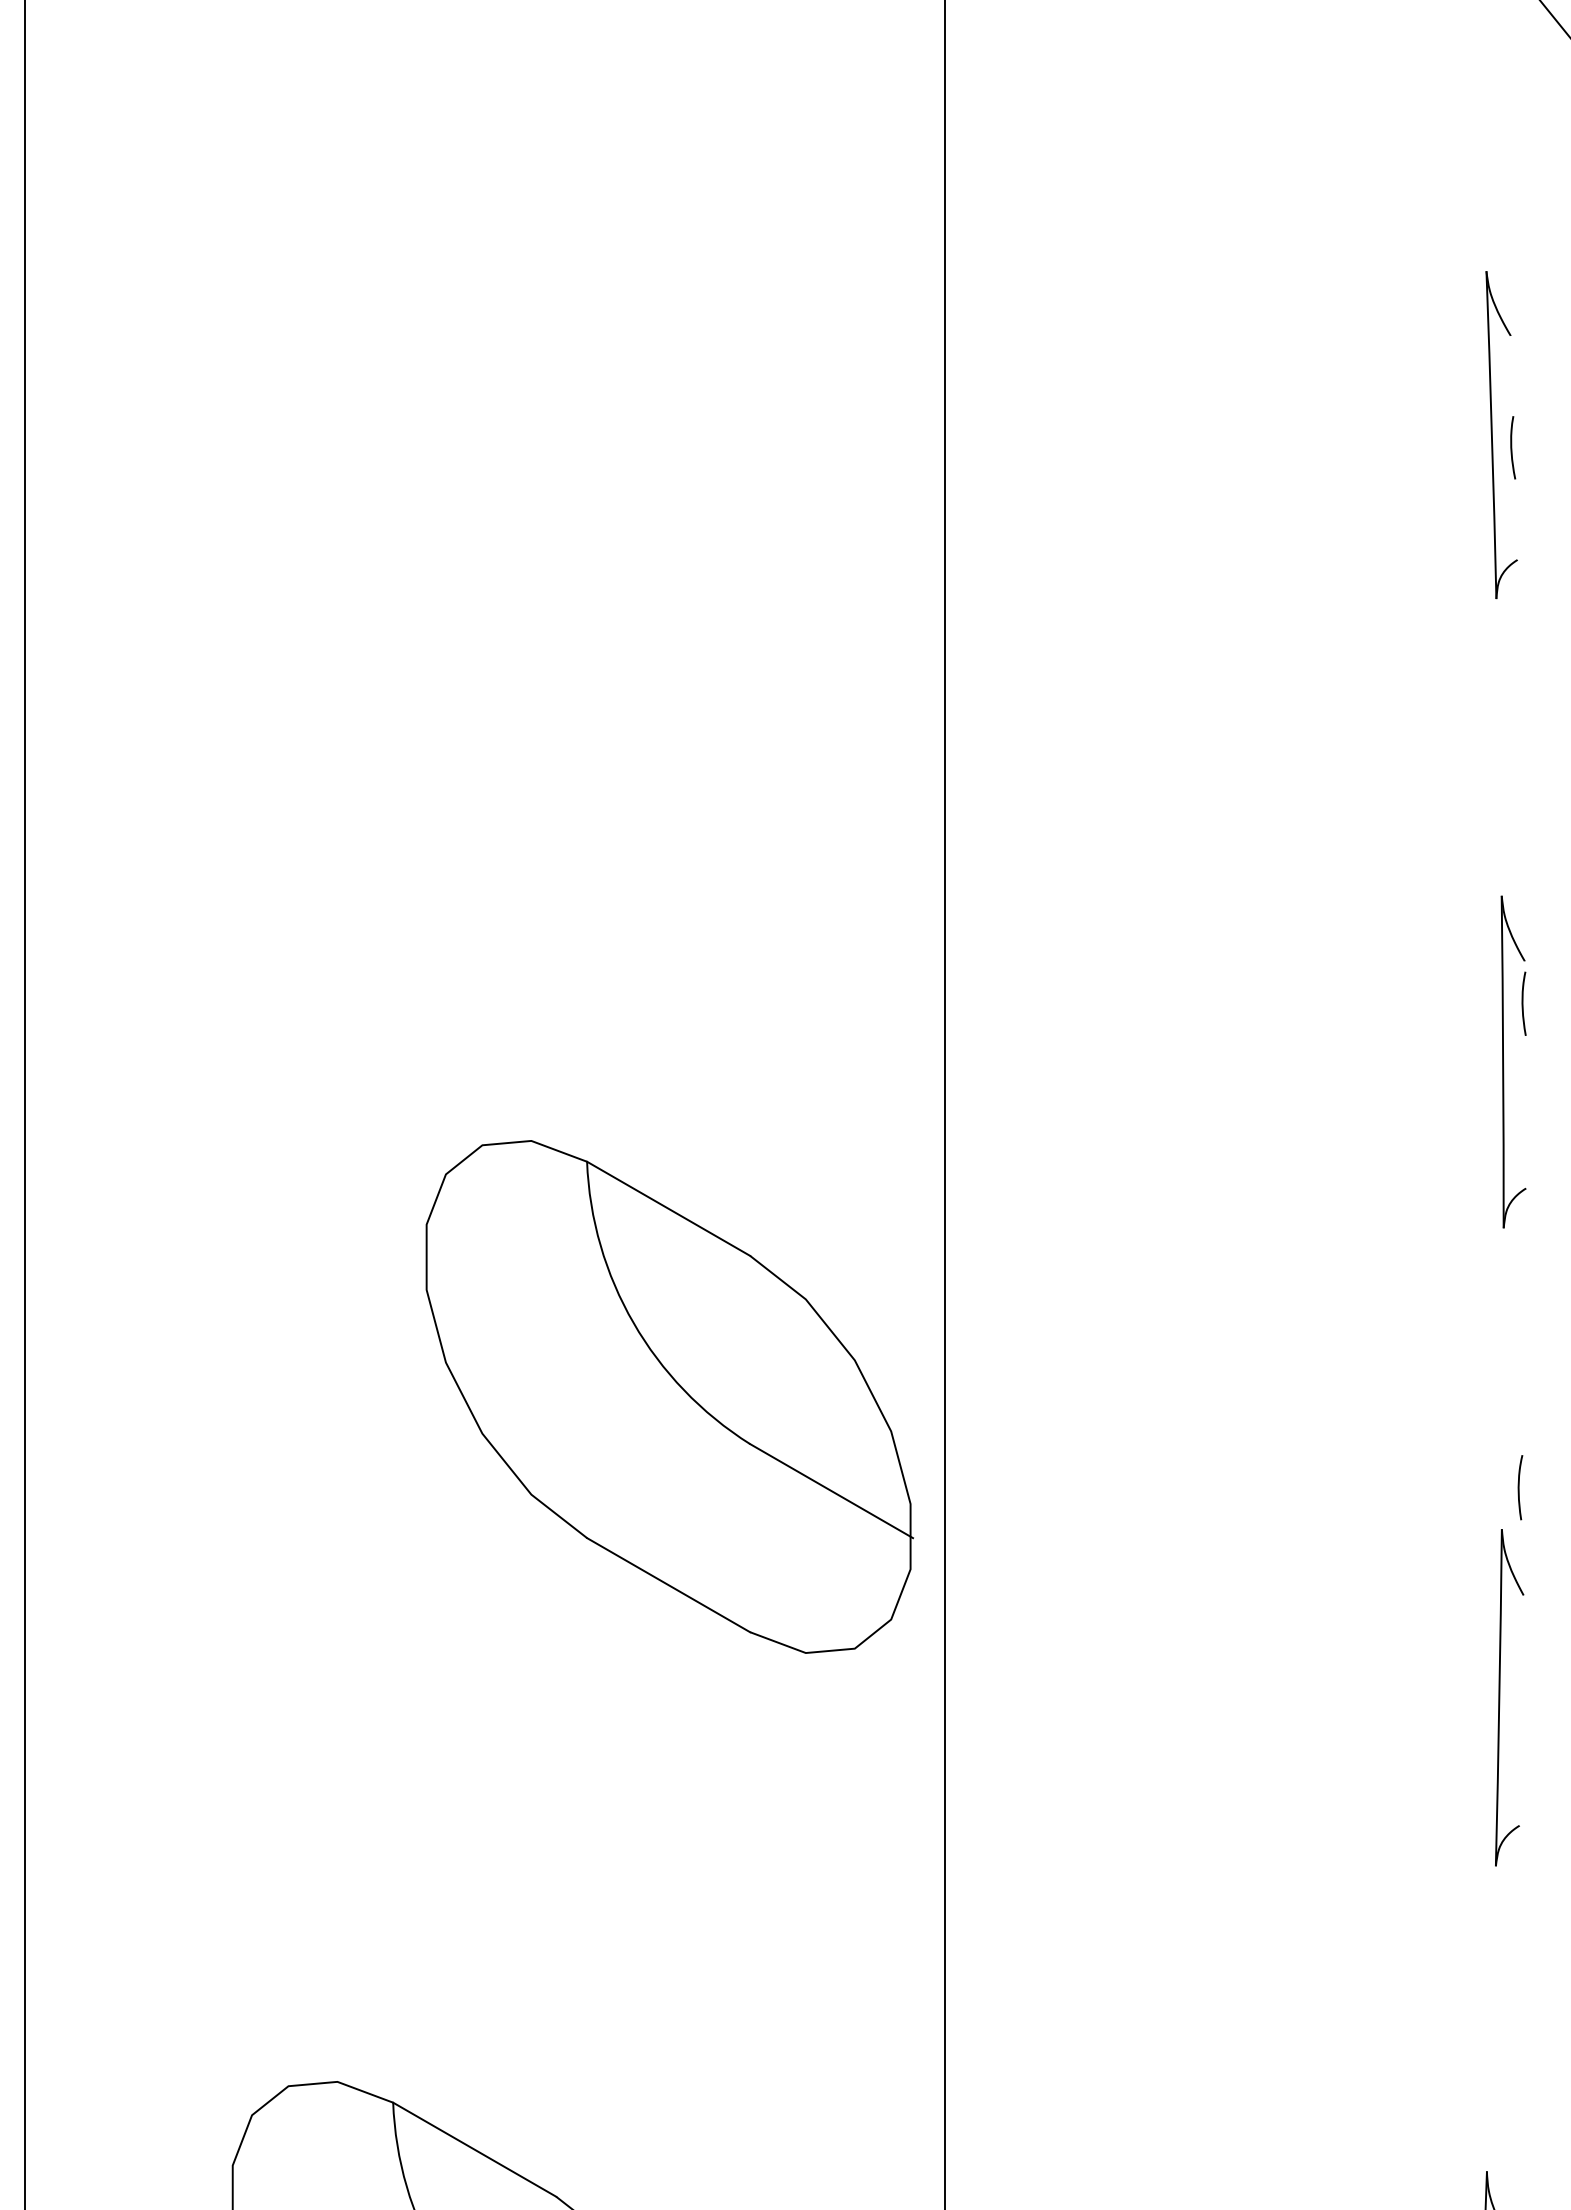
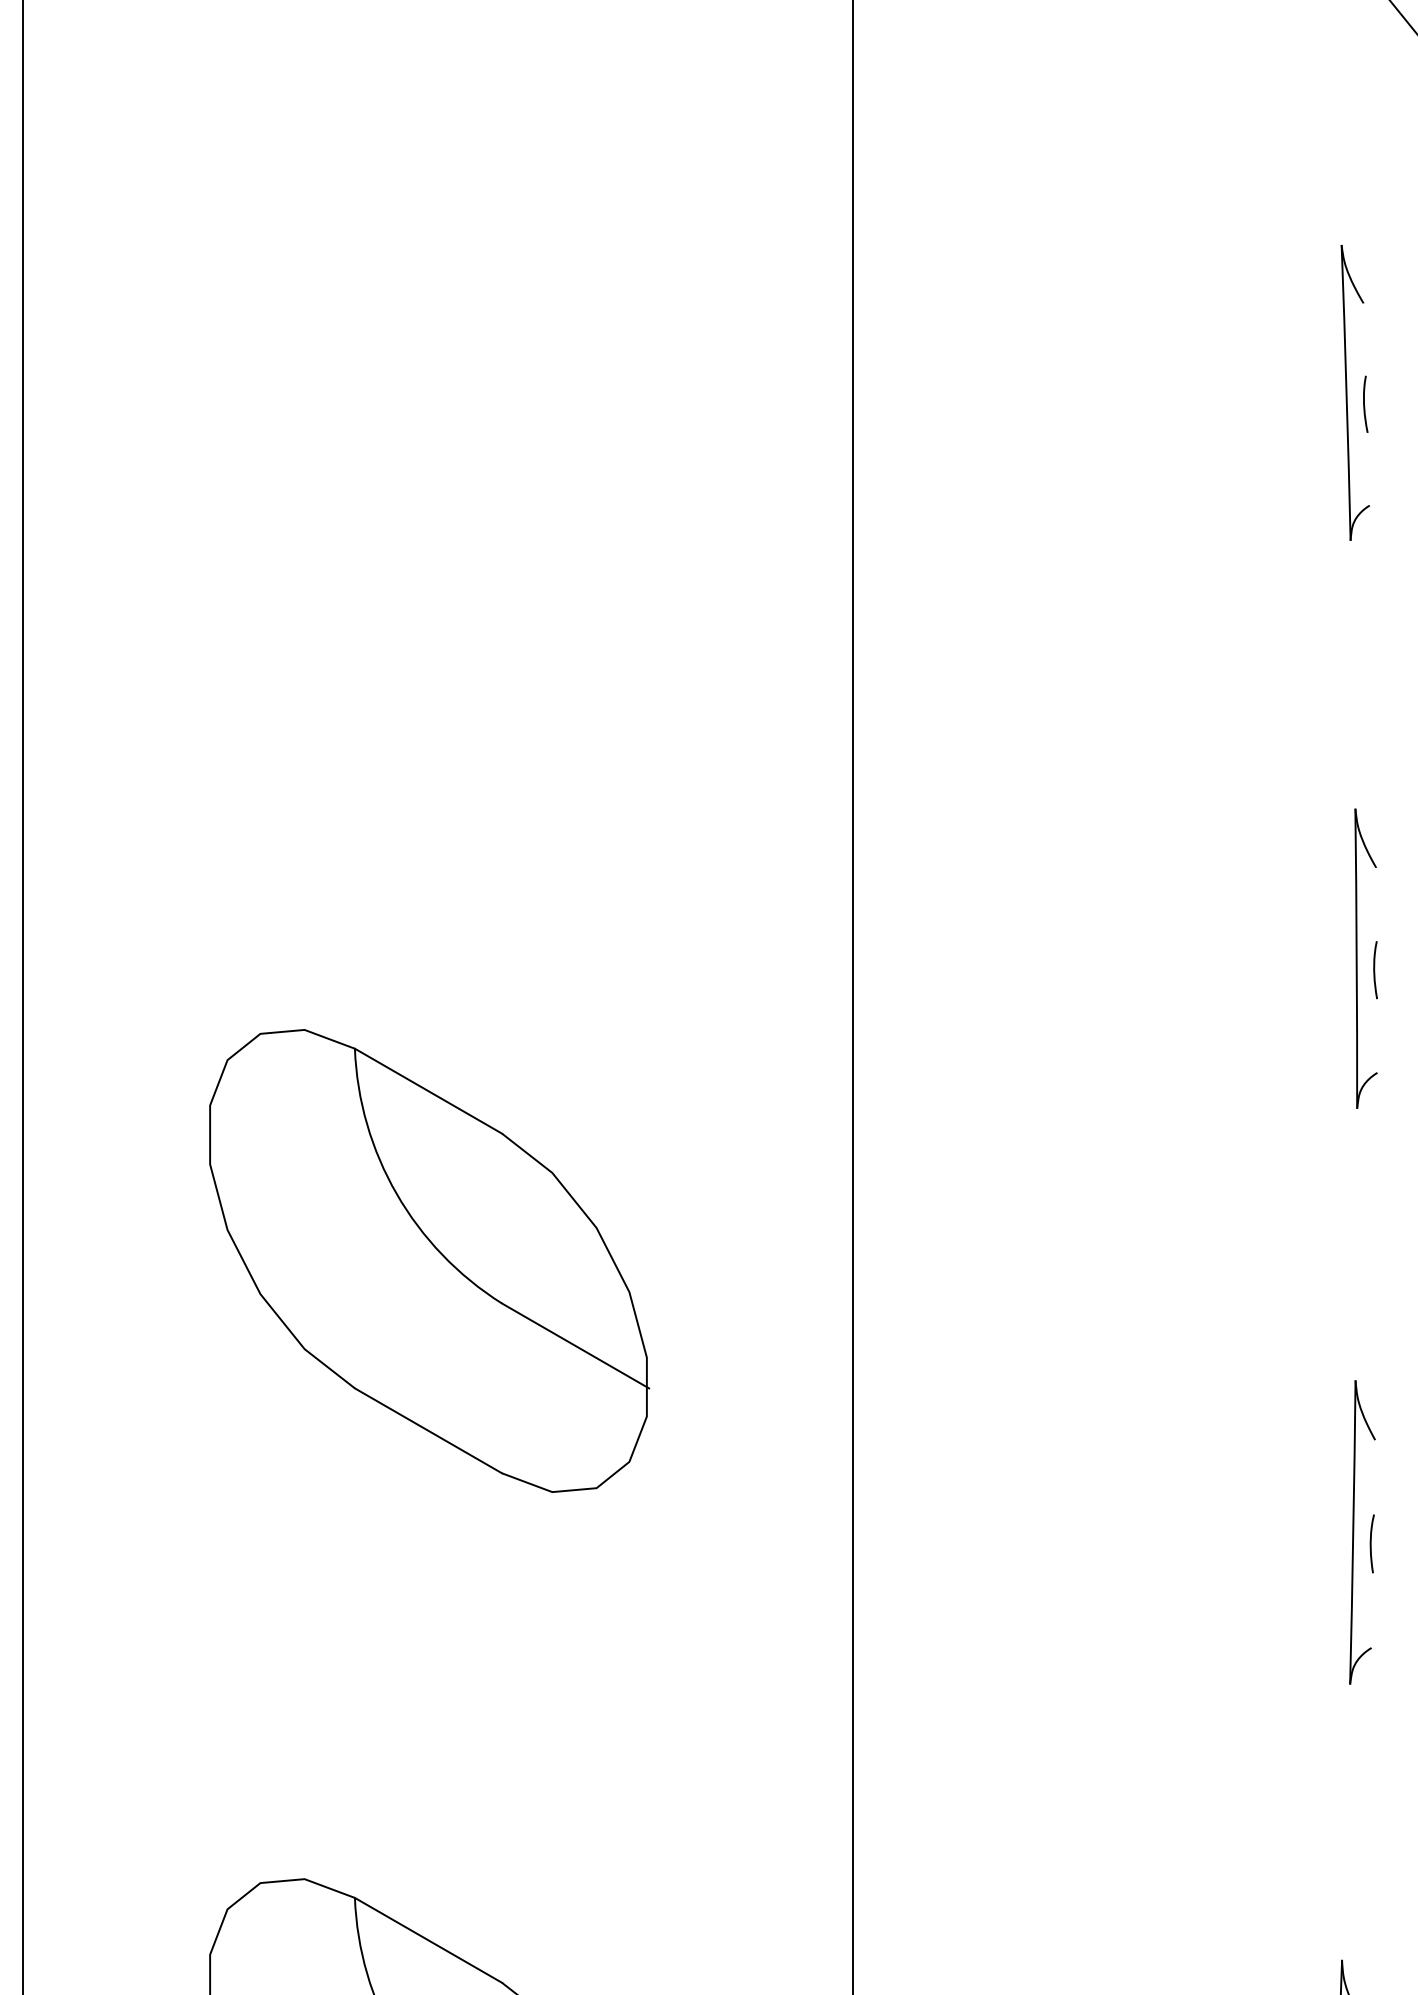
curve: (1523, 1004) -> (1375, 970), moved
part: (669, 1396) -> (429, 1260), moved
curve: (1519, 1487) -> (1371, 1543), moved

